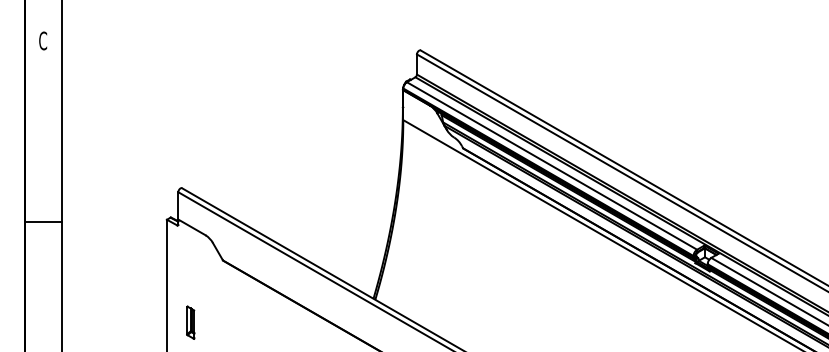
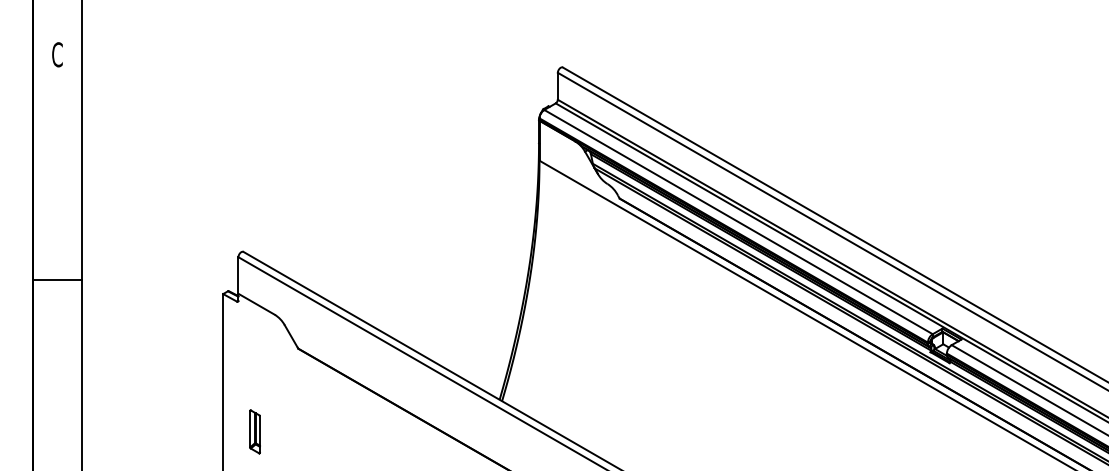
line: (43, 221) -> (57, 279), moved

